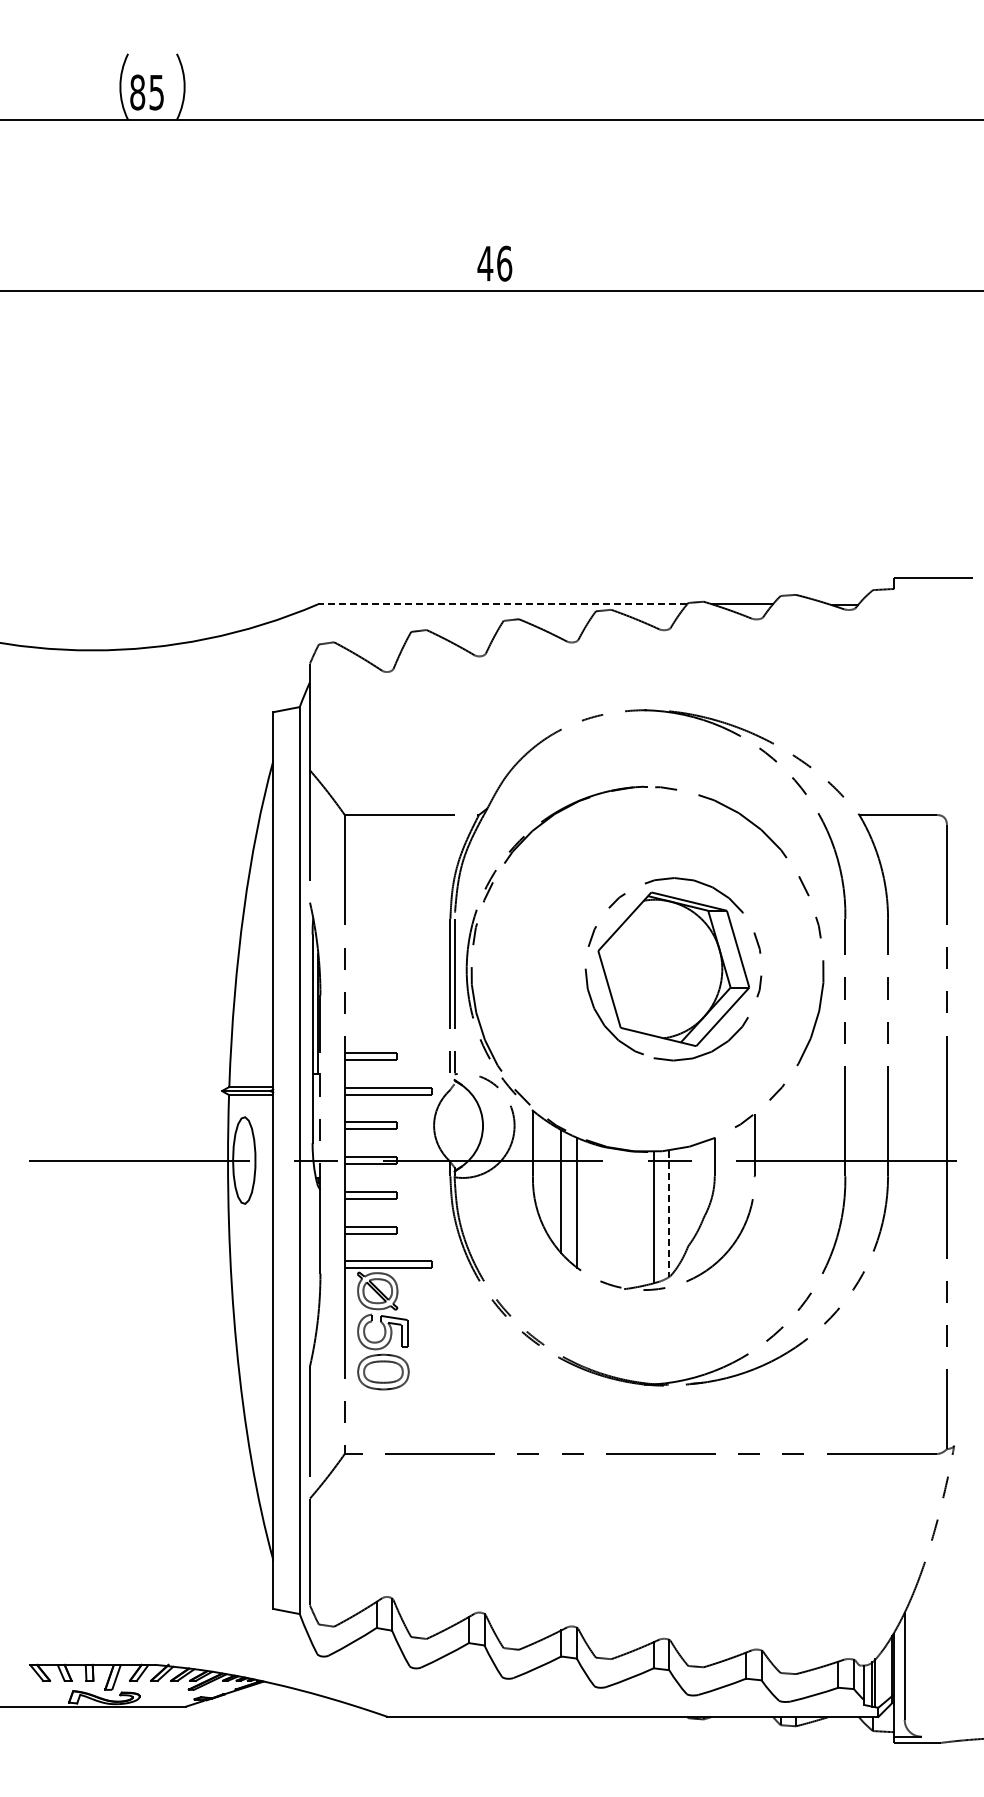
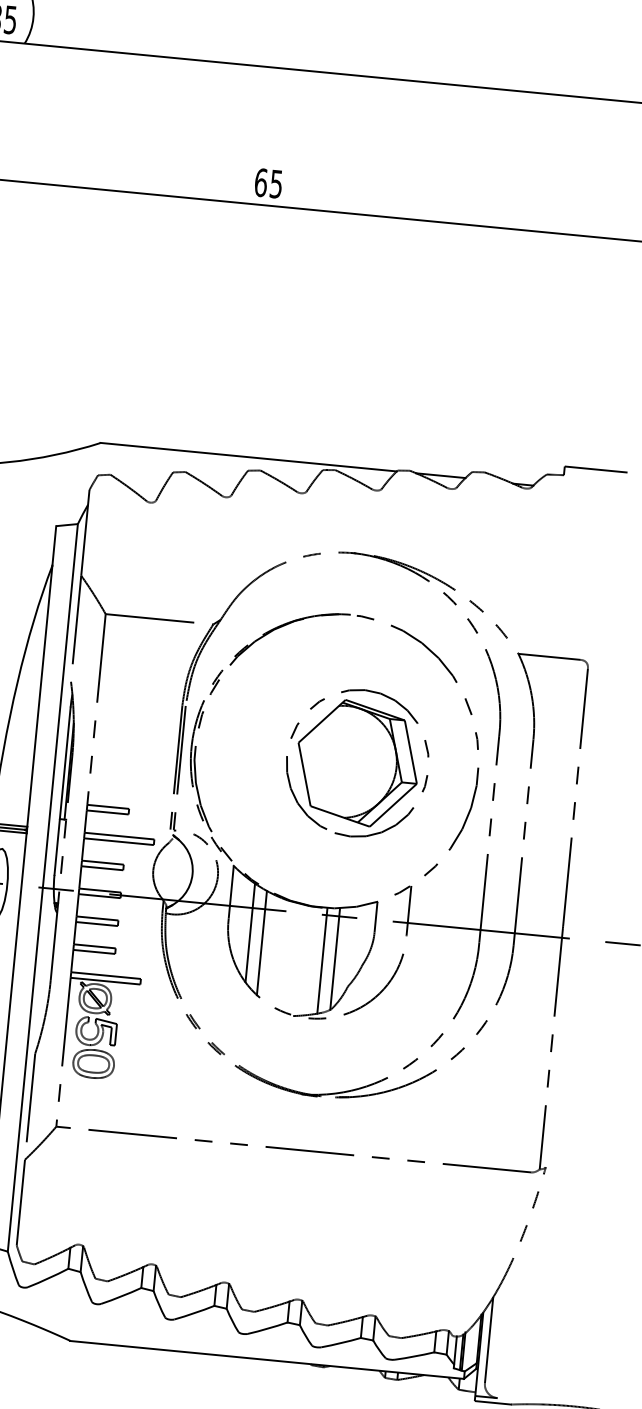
text: (494, 263) -> (268, 183), 46 -> 65
line: (502, 604) -> (248, 457), dashed -> solid
line: (669, 1214) -> (335, 959), dashed -> solid

